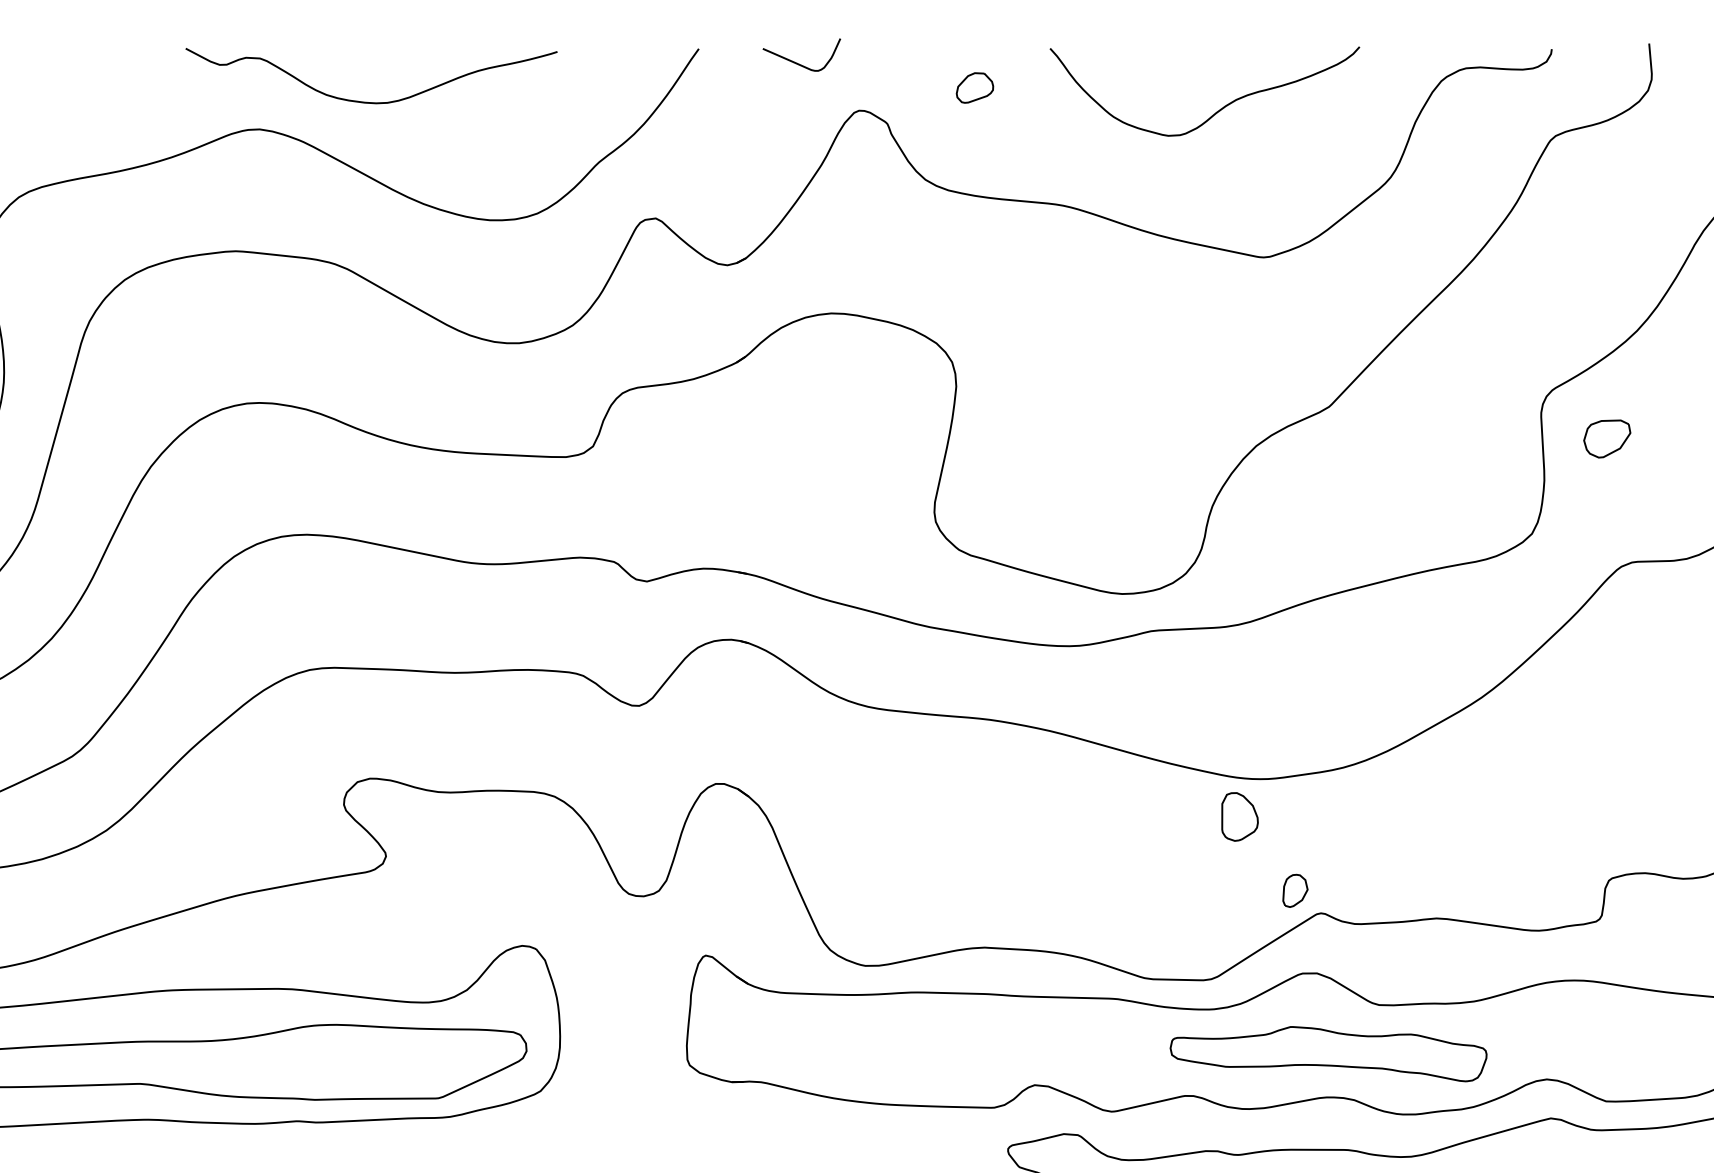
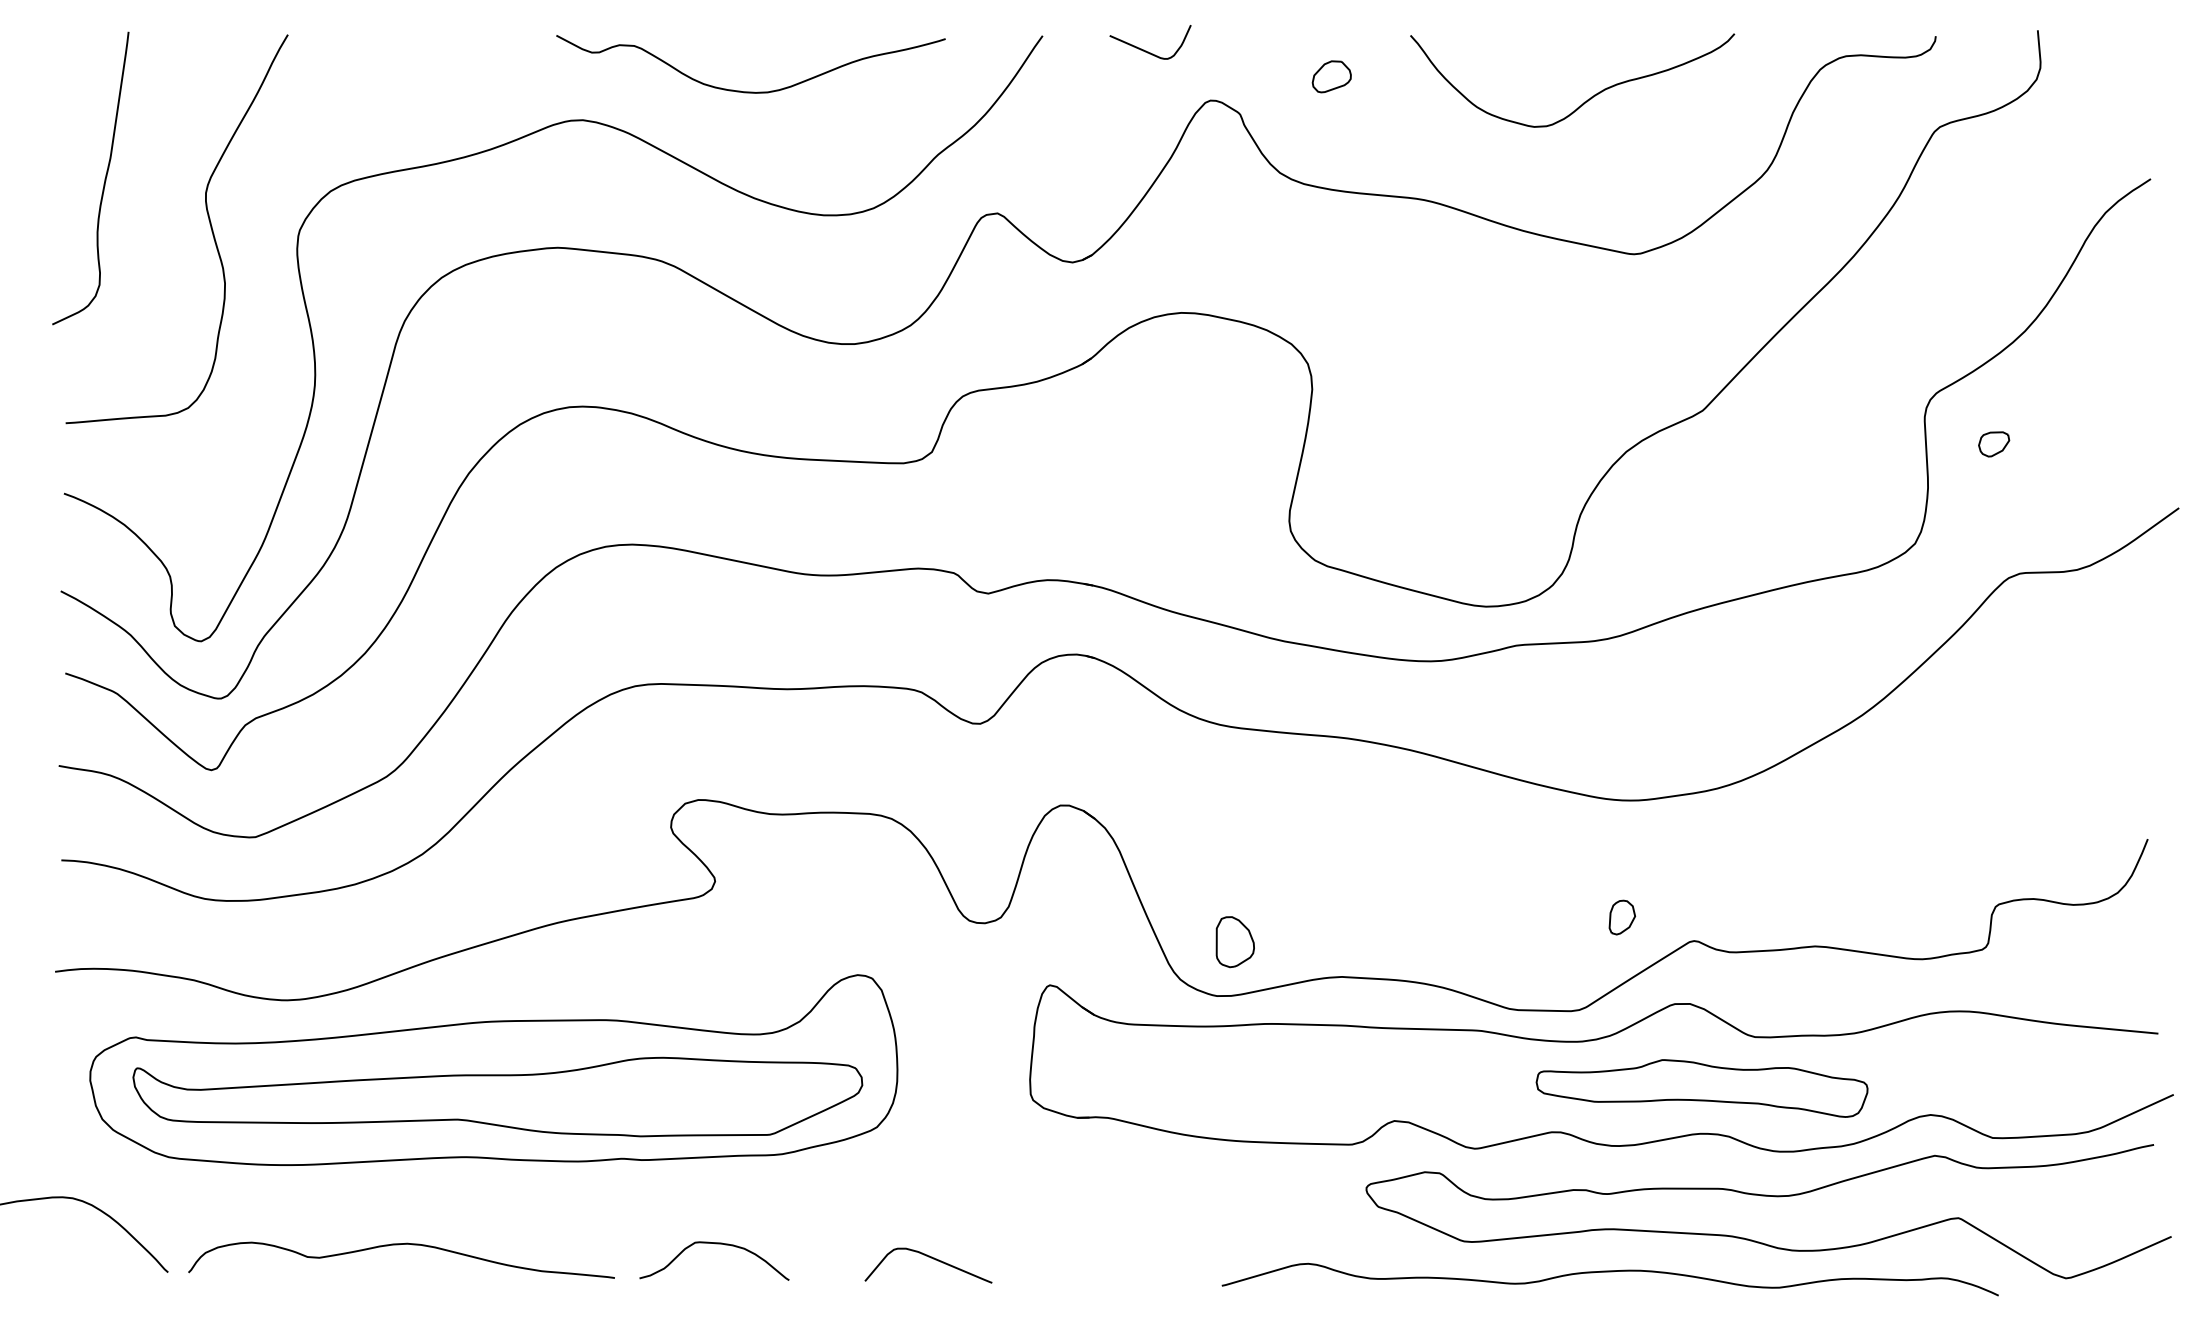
curve: (371, 102) -> (750, 91), moved
part: (1607, 439) -> (1994, 444), size x0.62
part: (1239, 817) -> (1234, 942), moved
part: (1295, 890) -> (1622, 917), moved

